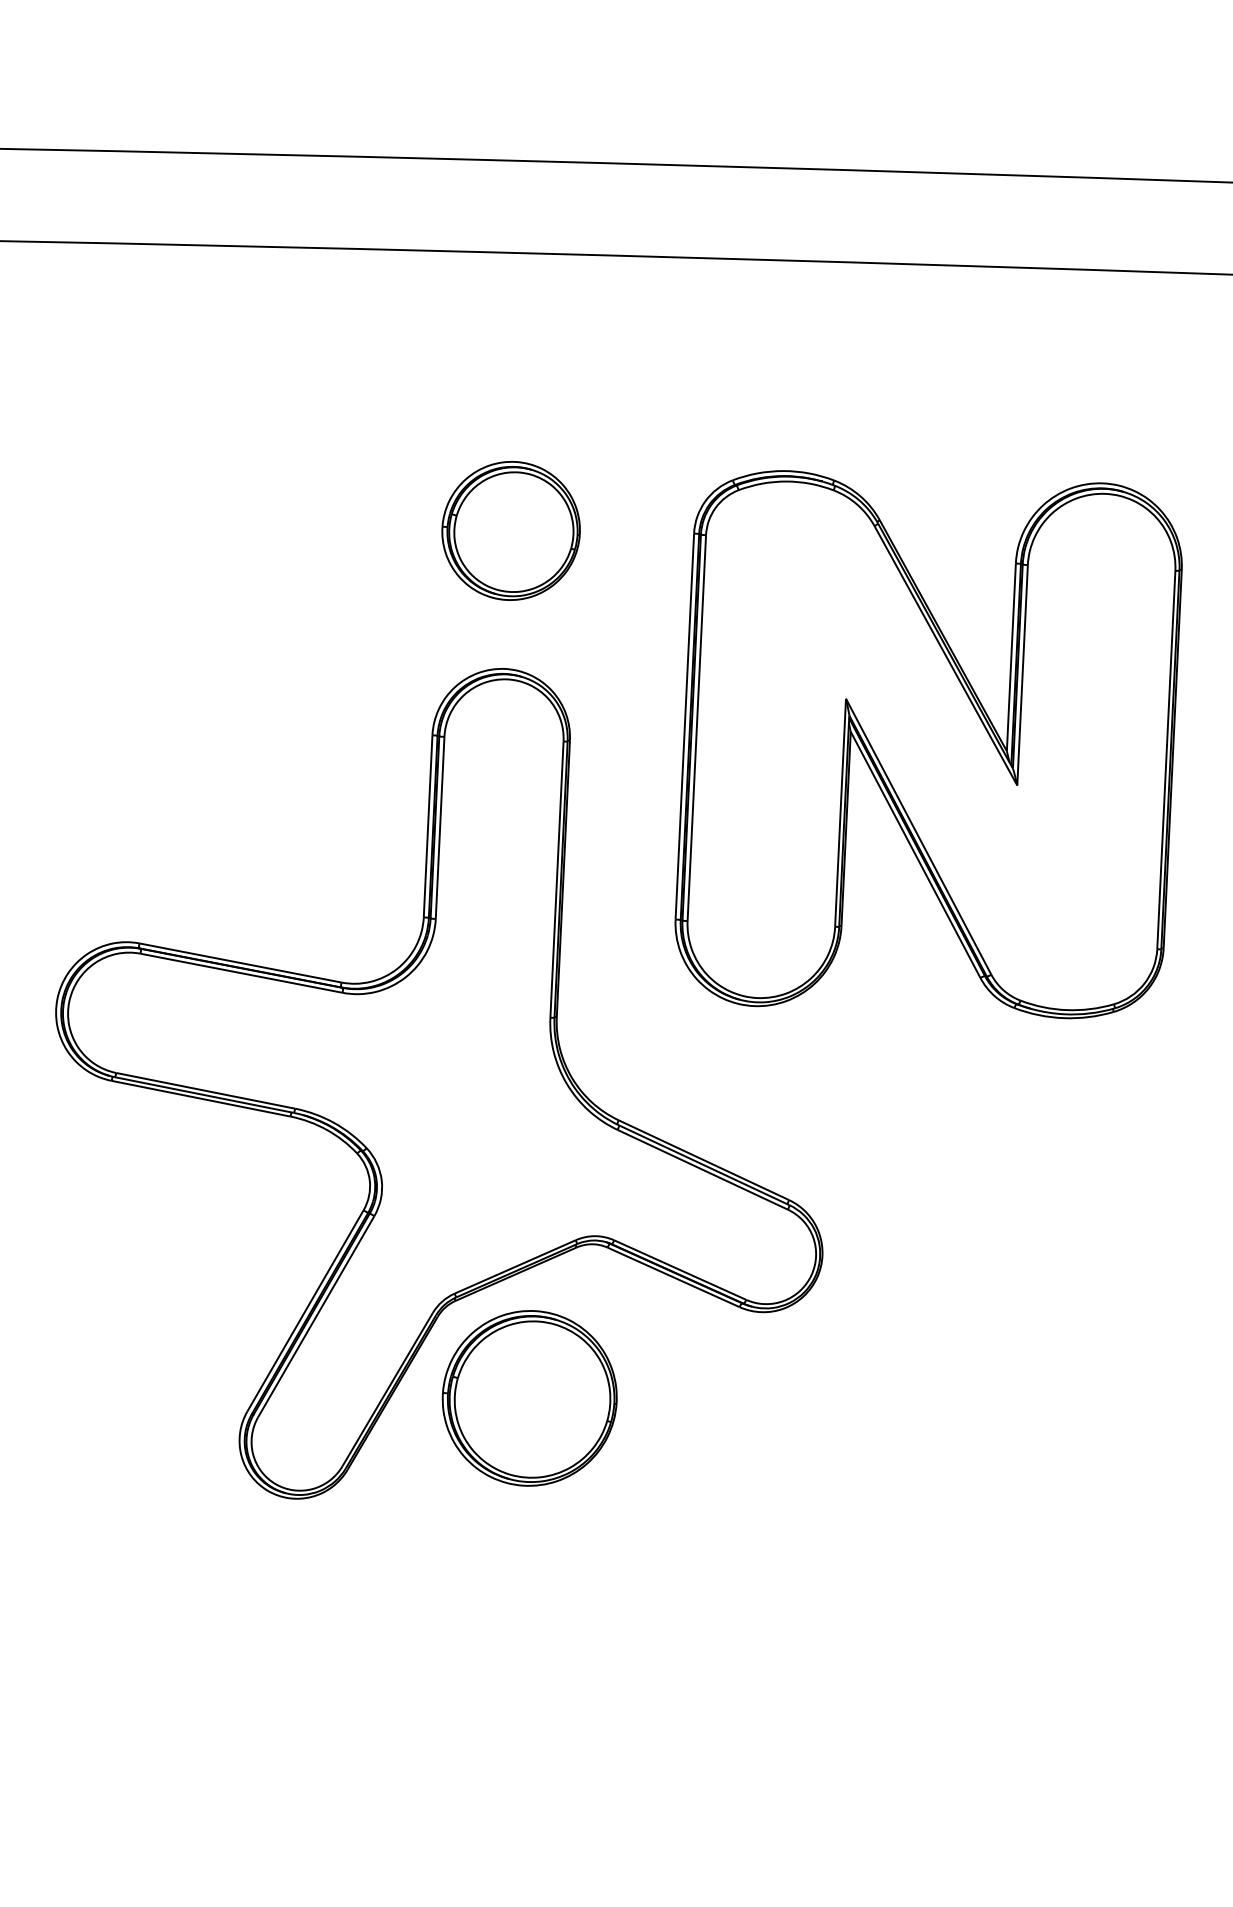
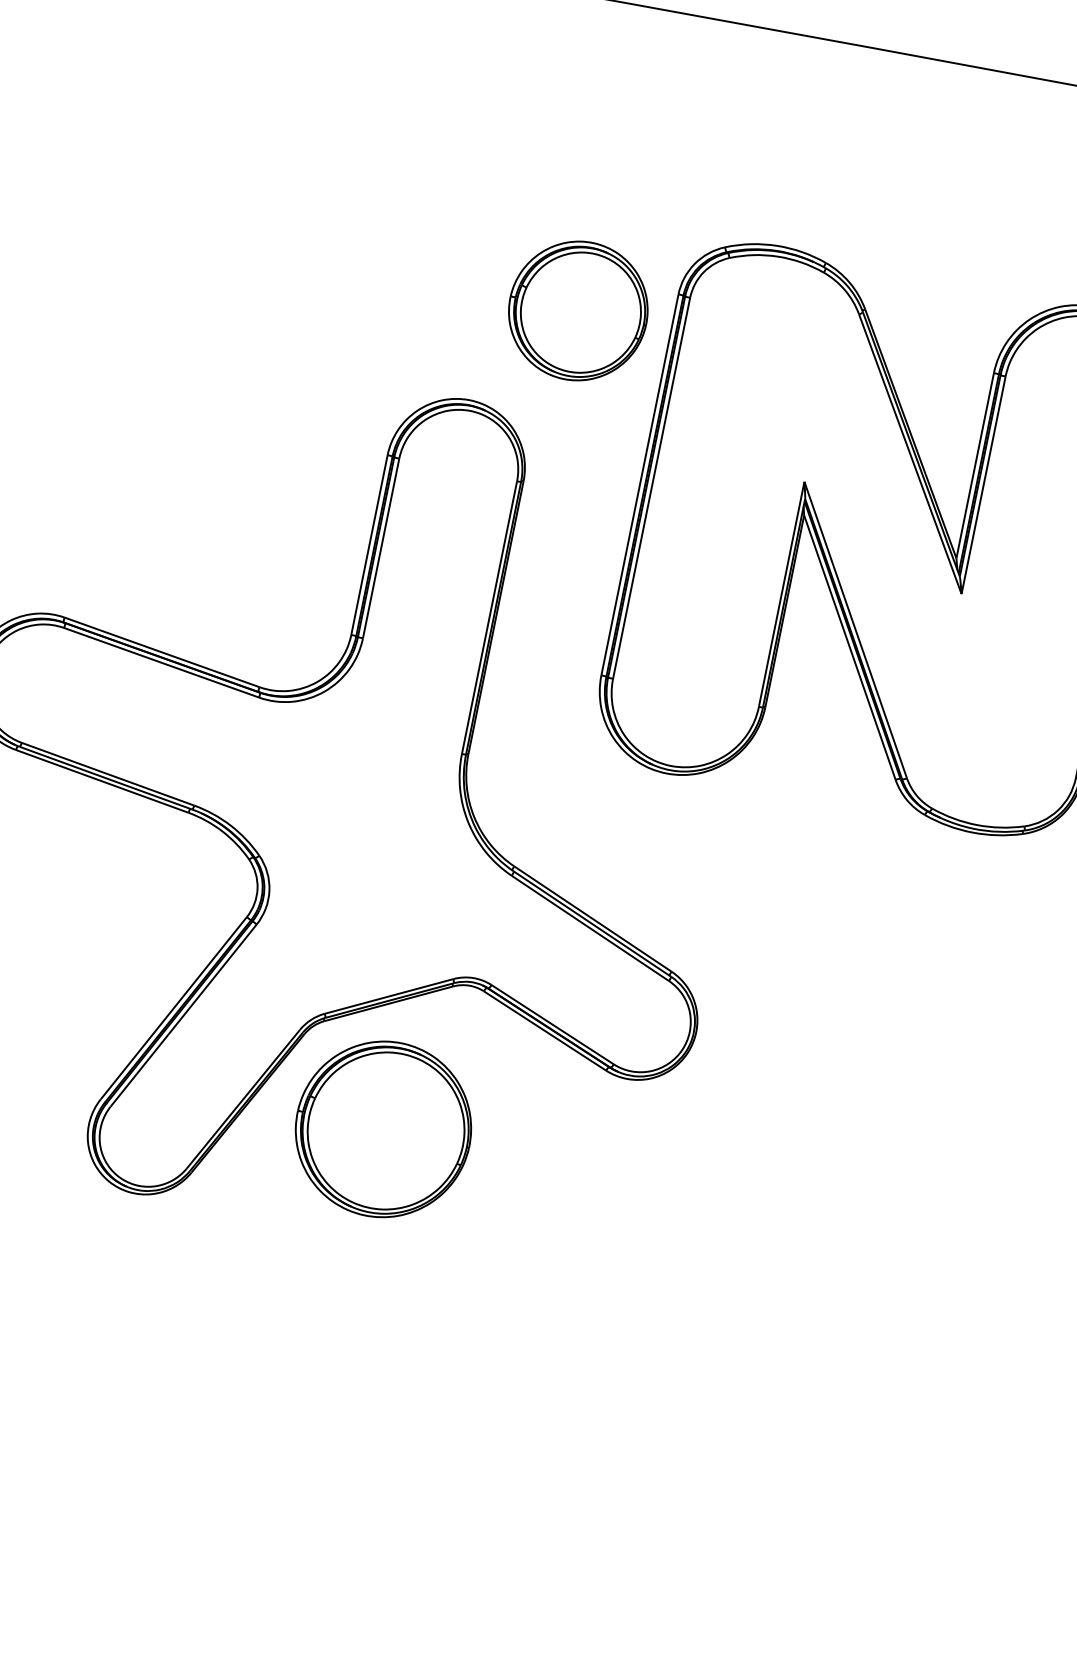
part: (510, 530) -> (577, 310), moved

